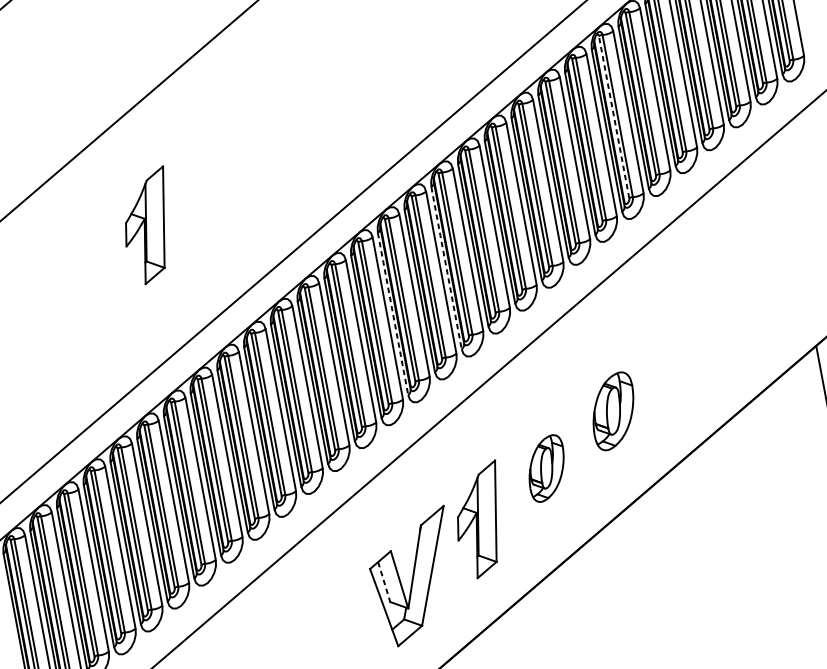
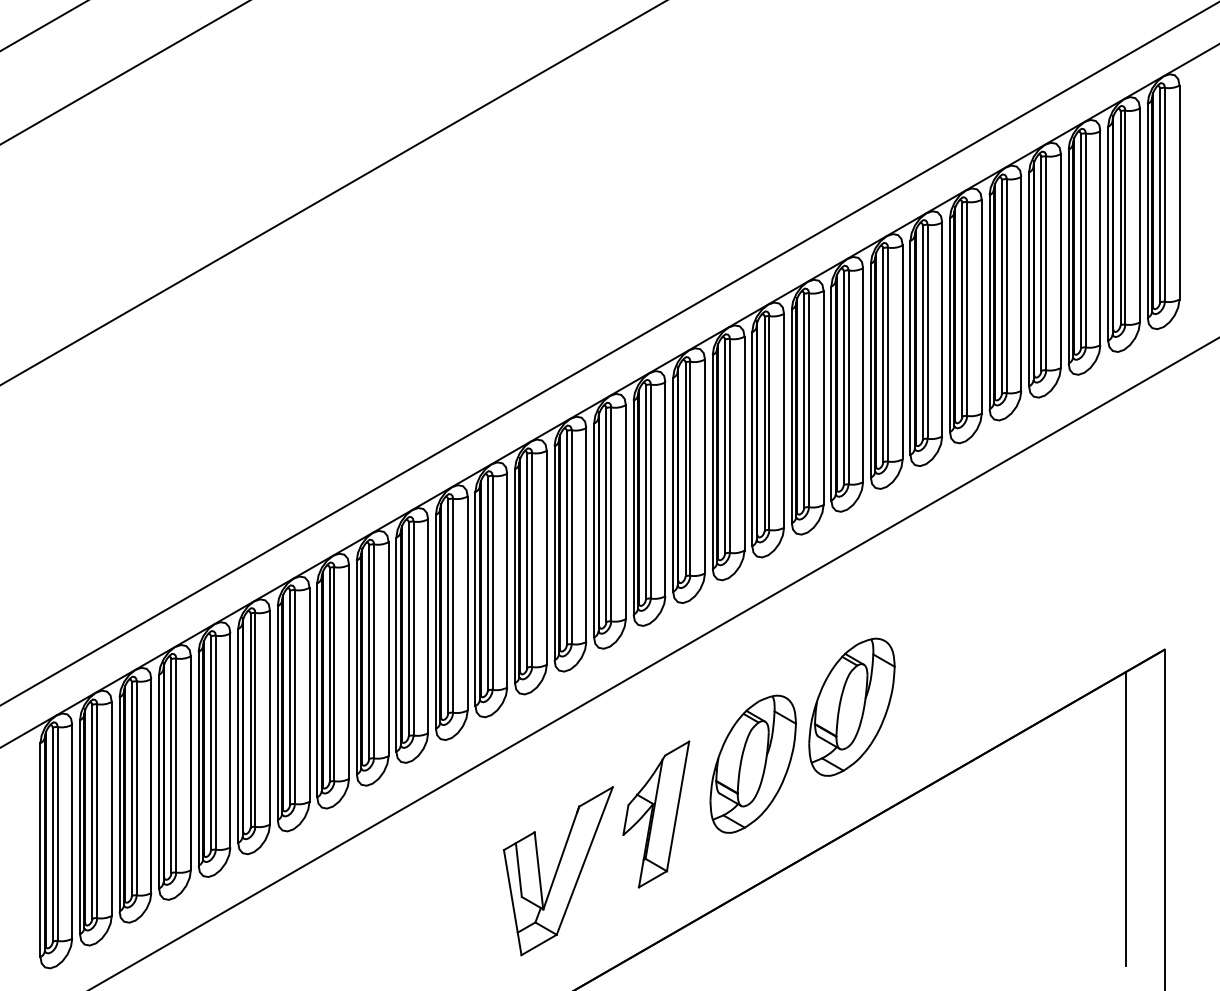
line: (613, 117) -> (922, 332), dashed -> solid
part: (148, 226) -> (303, 360), removed
line: (446, 267) -> (673, 484), dashed -> solid
line: (393, 313) -> (594, 530), dashed -> solid
part: (613, 410) -> (851, 706), size x1.43
part: (546, 468) -> (752, 763), size x1.67
line: (383, 582) -> (518, 870), dashed -> solid

